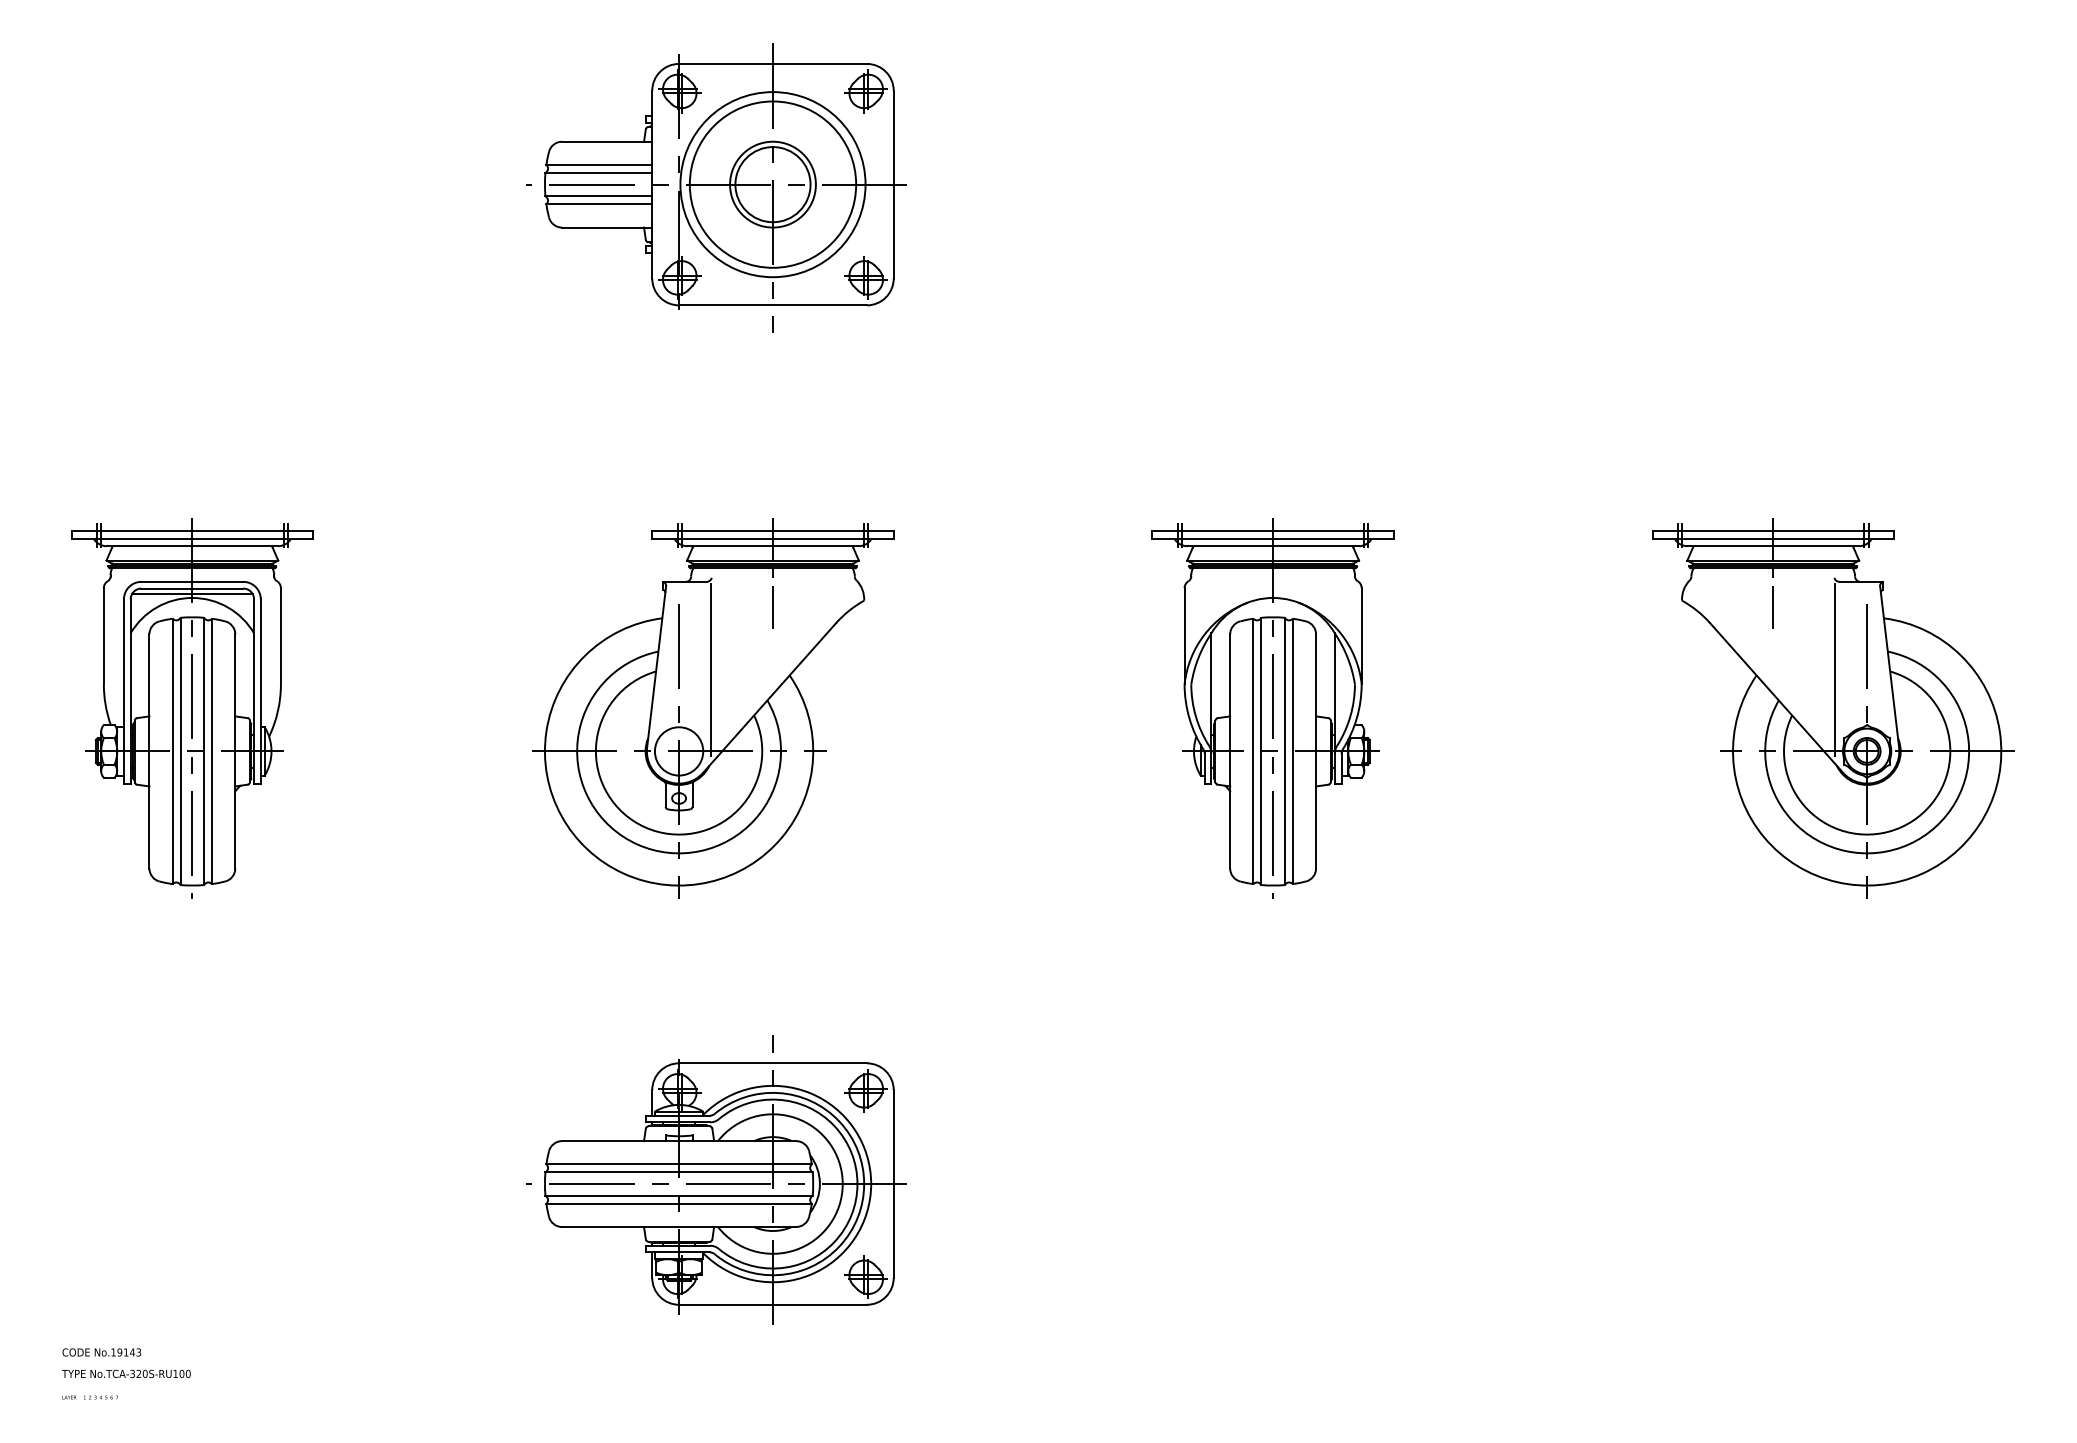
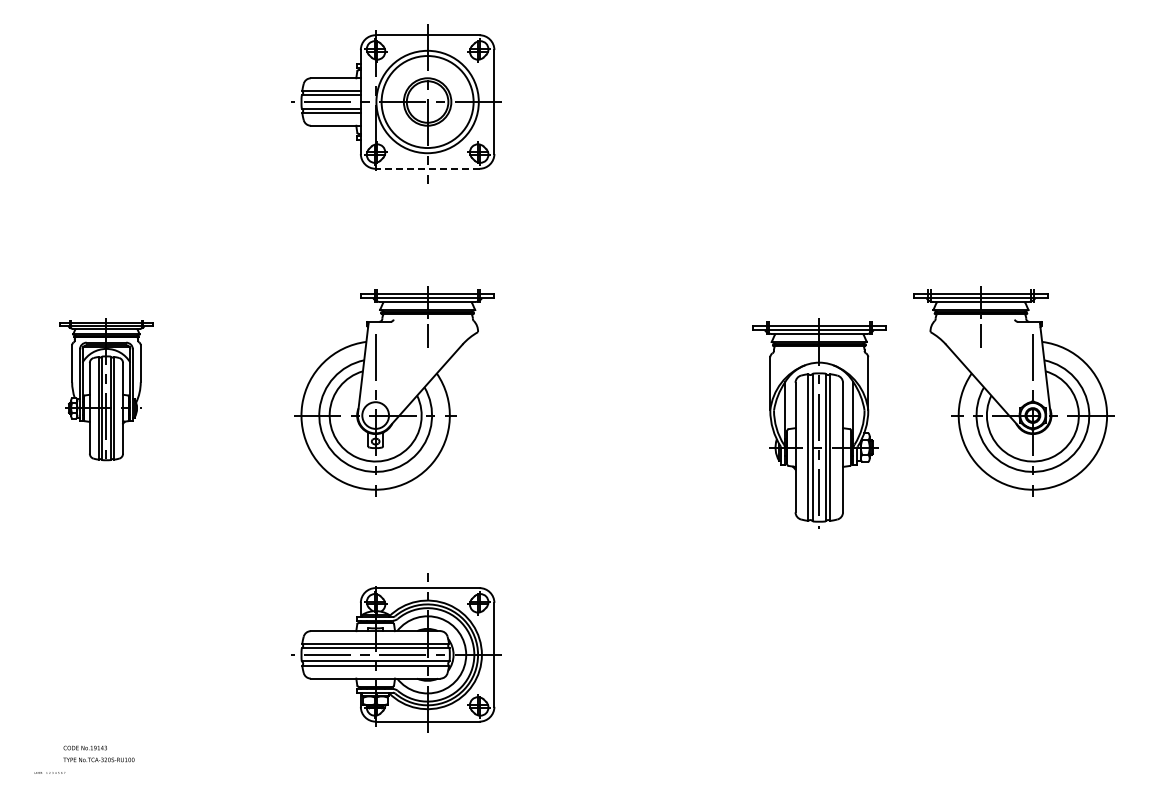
line: (772, 304) -> (427, 168), solid -> dashed
line: (711, 668) -> (393, 369), removed
line: (1835, 668) -> (1015, 369), removed
part: (192, 707) -> (106, 391), size x0.7
part: (1273, 707) -> (819, 423), moved
text: (125, 1362) -> (98, 753), moved

